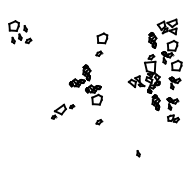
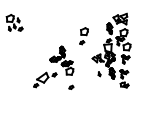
part: (101, 44) -> (83, 36), moved
part: (62, 111) -> (45, 79), size x1.43
part: (138, 153) -> (99, 74), moved

